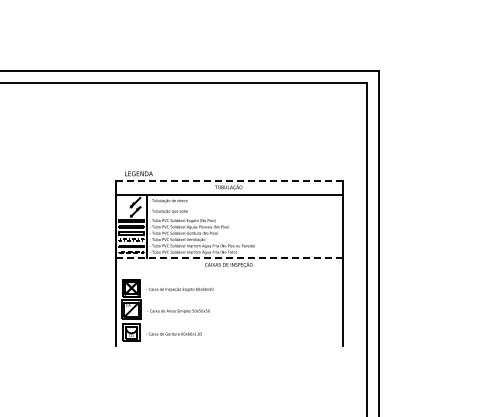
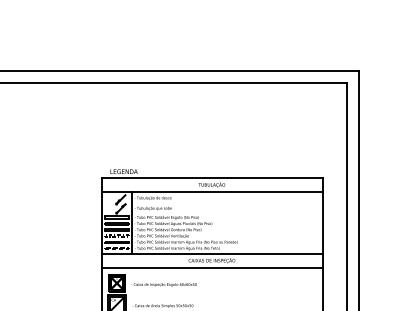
line: (229, 180) -> (212, 178), dashed -> solid
line: (229, 258) -> (212, 254), dashed -> solid
line: (229, 272) -> (212, 268), added

